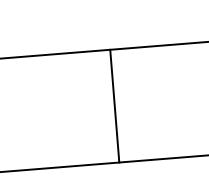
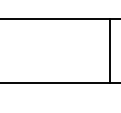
line: (114, 106) -> (109, 51), moved

